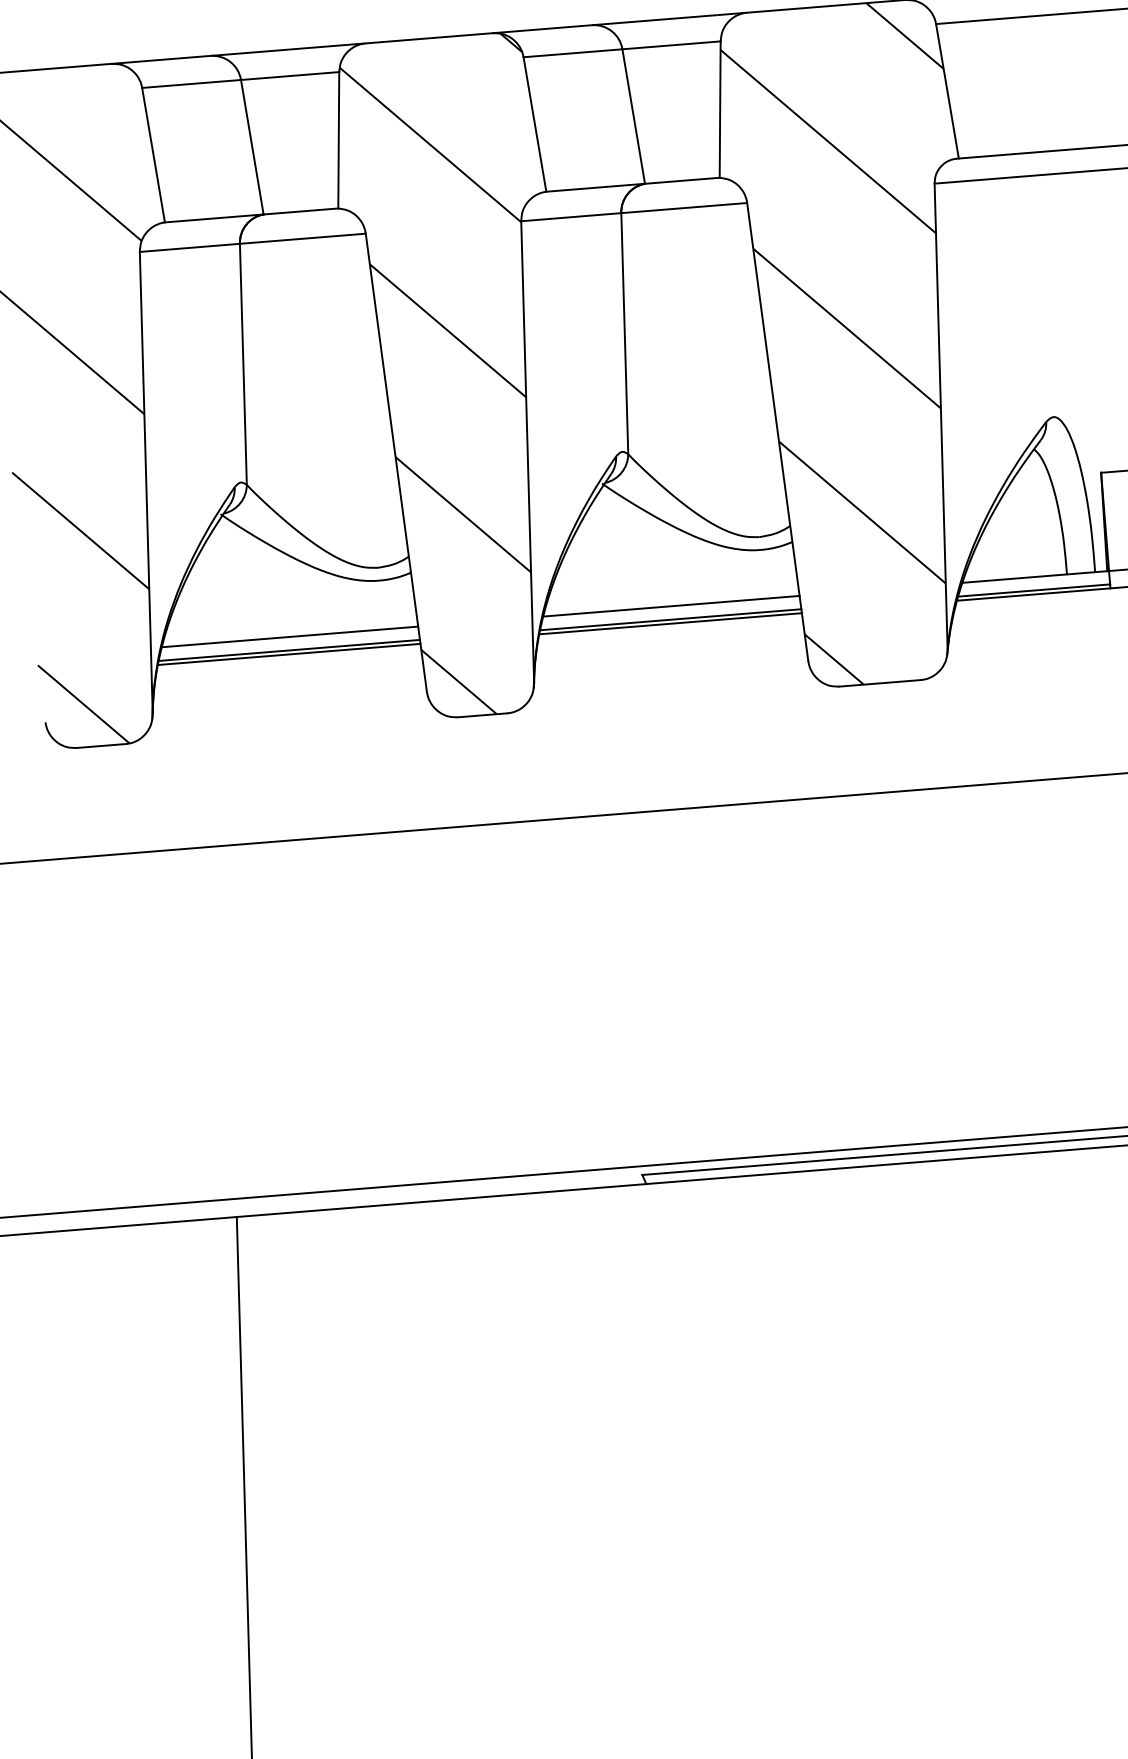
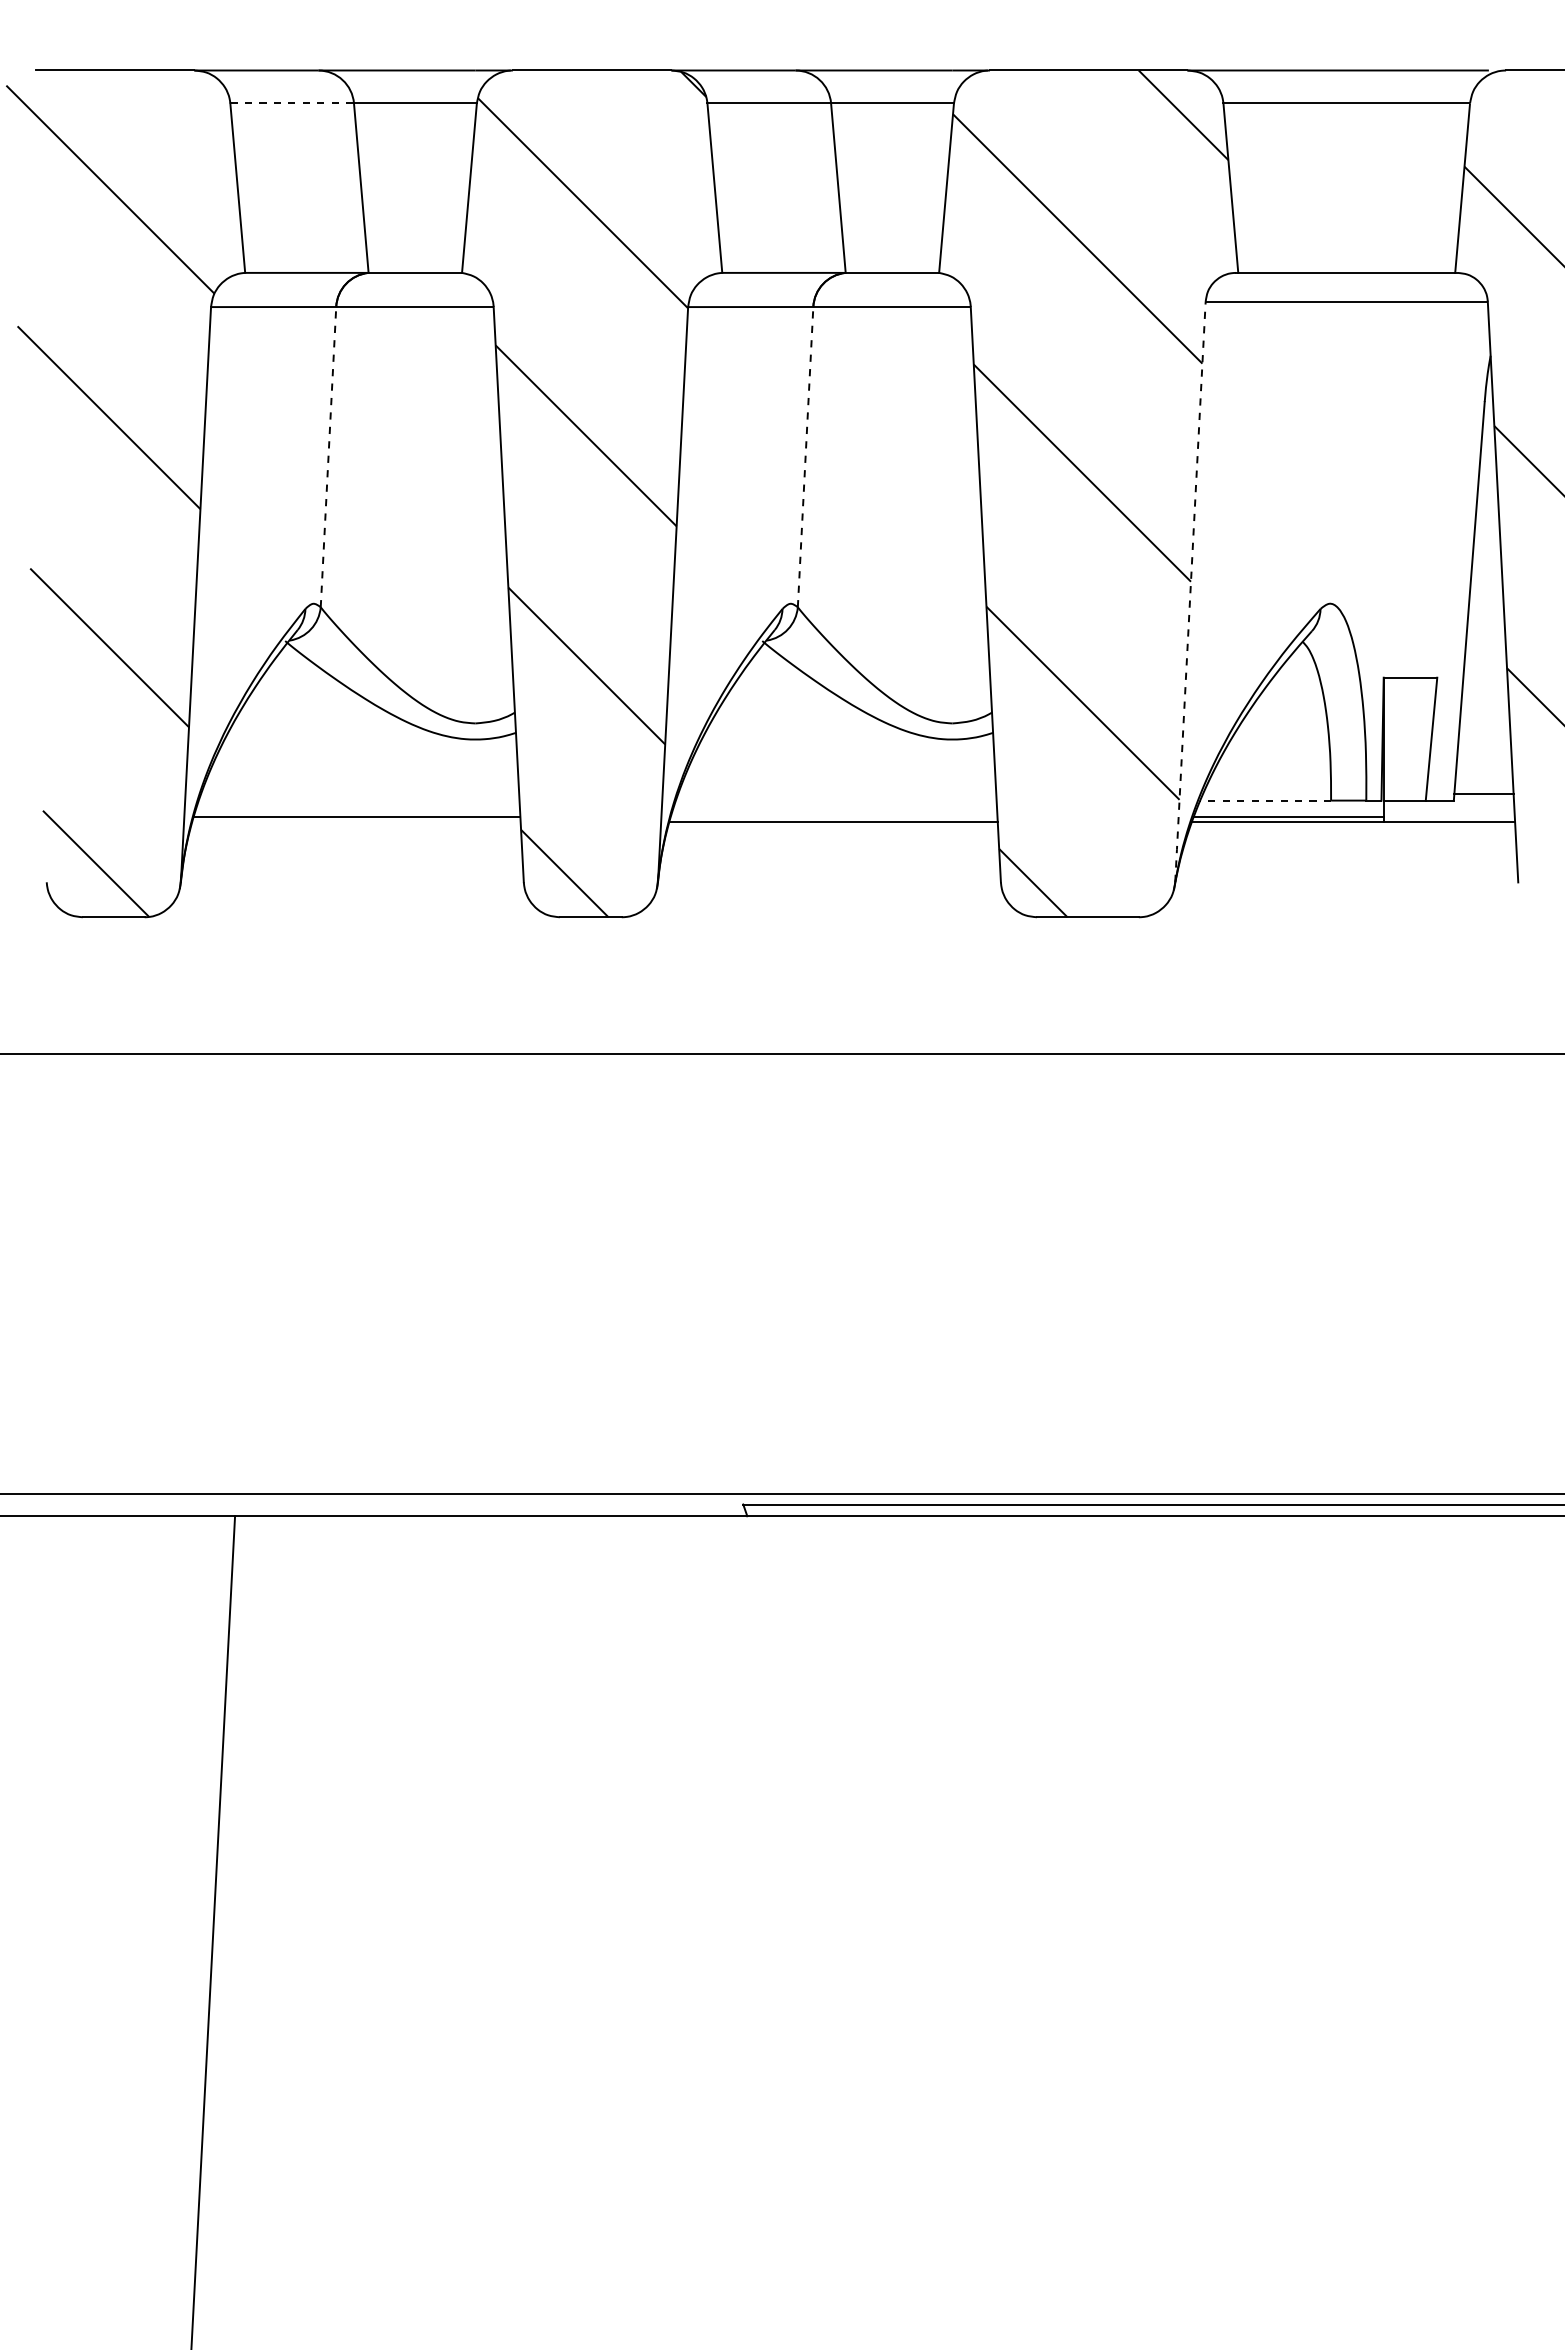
line: (191, 83) -> (292, 103), solid -> dashed
line: (624, 333) -> (805, 456), solid -> dashed
line: (243, 363) -> (328, 456), solid -> dashed
line: (941, 417) -> (1190, 592), solid -> dashed
line: (1014, 578) -> (1265, 800), solid -> dashed
line: (670, 606) -> (835, 800), removed
line: (670, 619) -> (833, 817), removed
line: (289, 636) -> (358, 800), removed
line: (289, 654) -> (356, 822), removed

